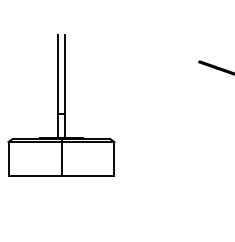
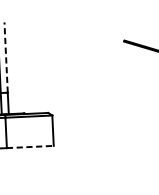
line: (65, 74) -> (6, 57), solid -> dashed
line: (88, 176) -> (30, 147), solid -> dashed

